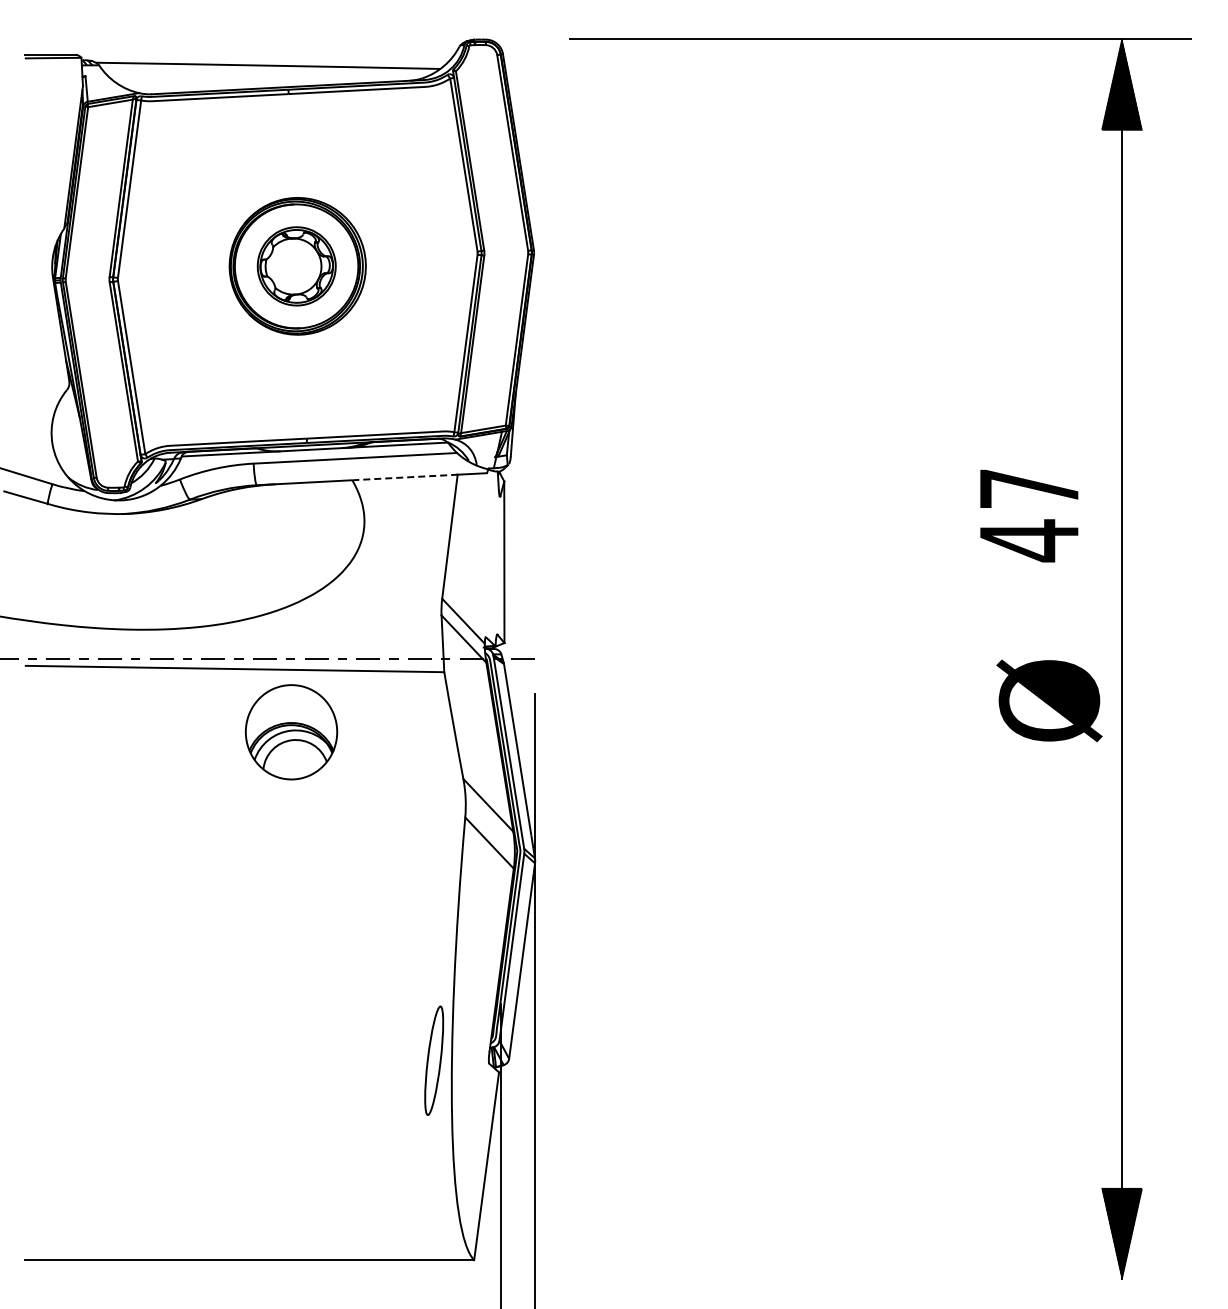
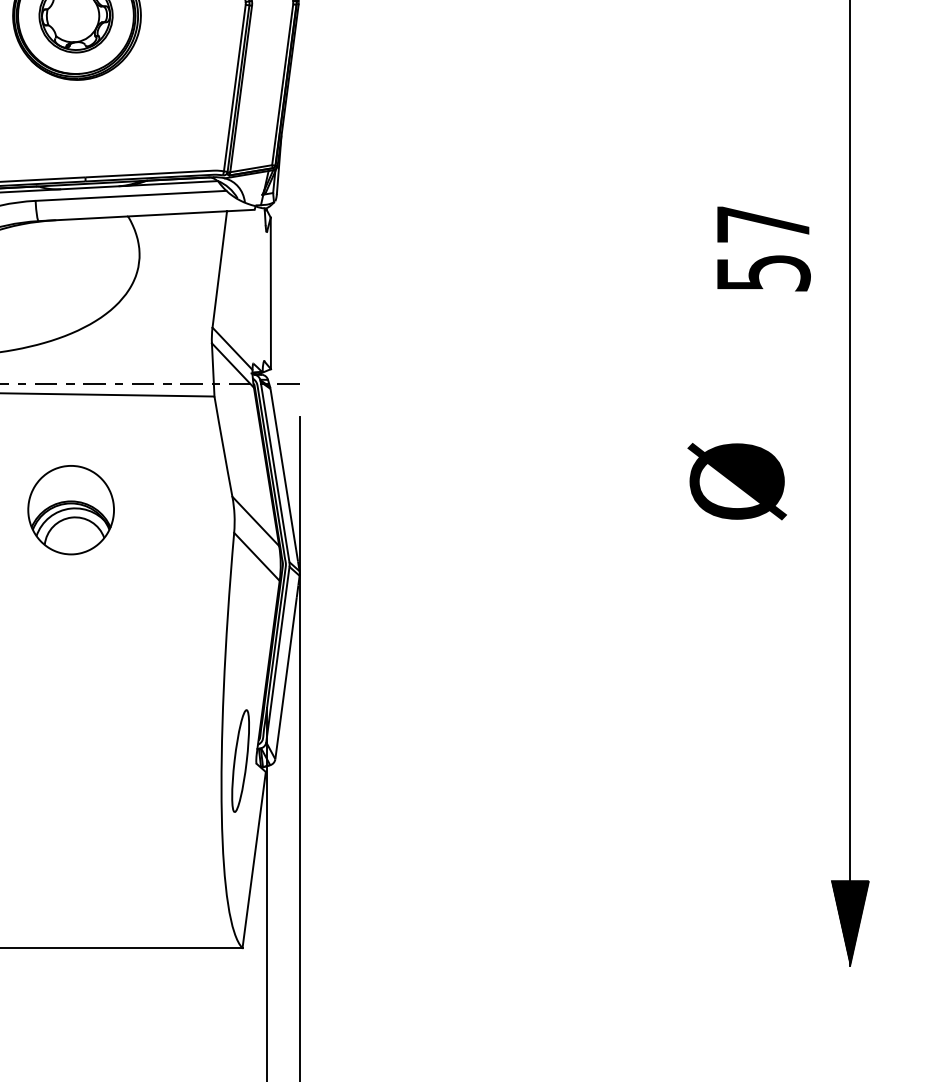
line: (404, 477) -> (177, 213), dashed -> solid
text: (1030, 540) -> (764, 272), 47 -> 57
text: (1049, 700) -> (737, 481), moved
part: (291, 732) -> (71, 510), moved
part: (434, 1060) -> (240, 760), moved

